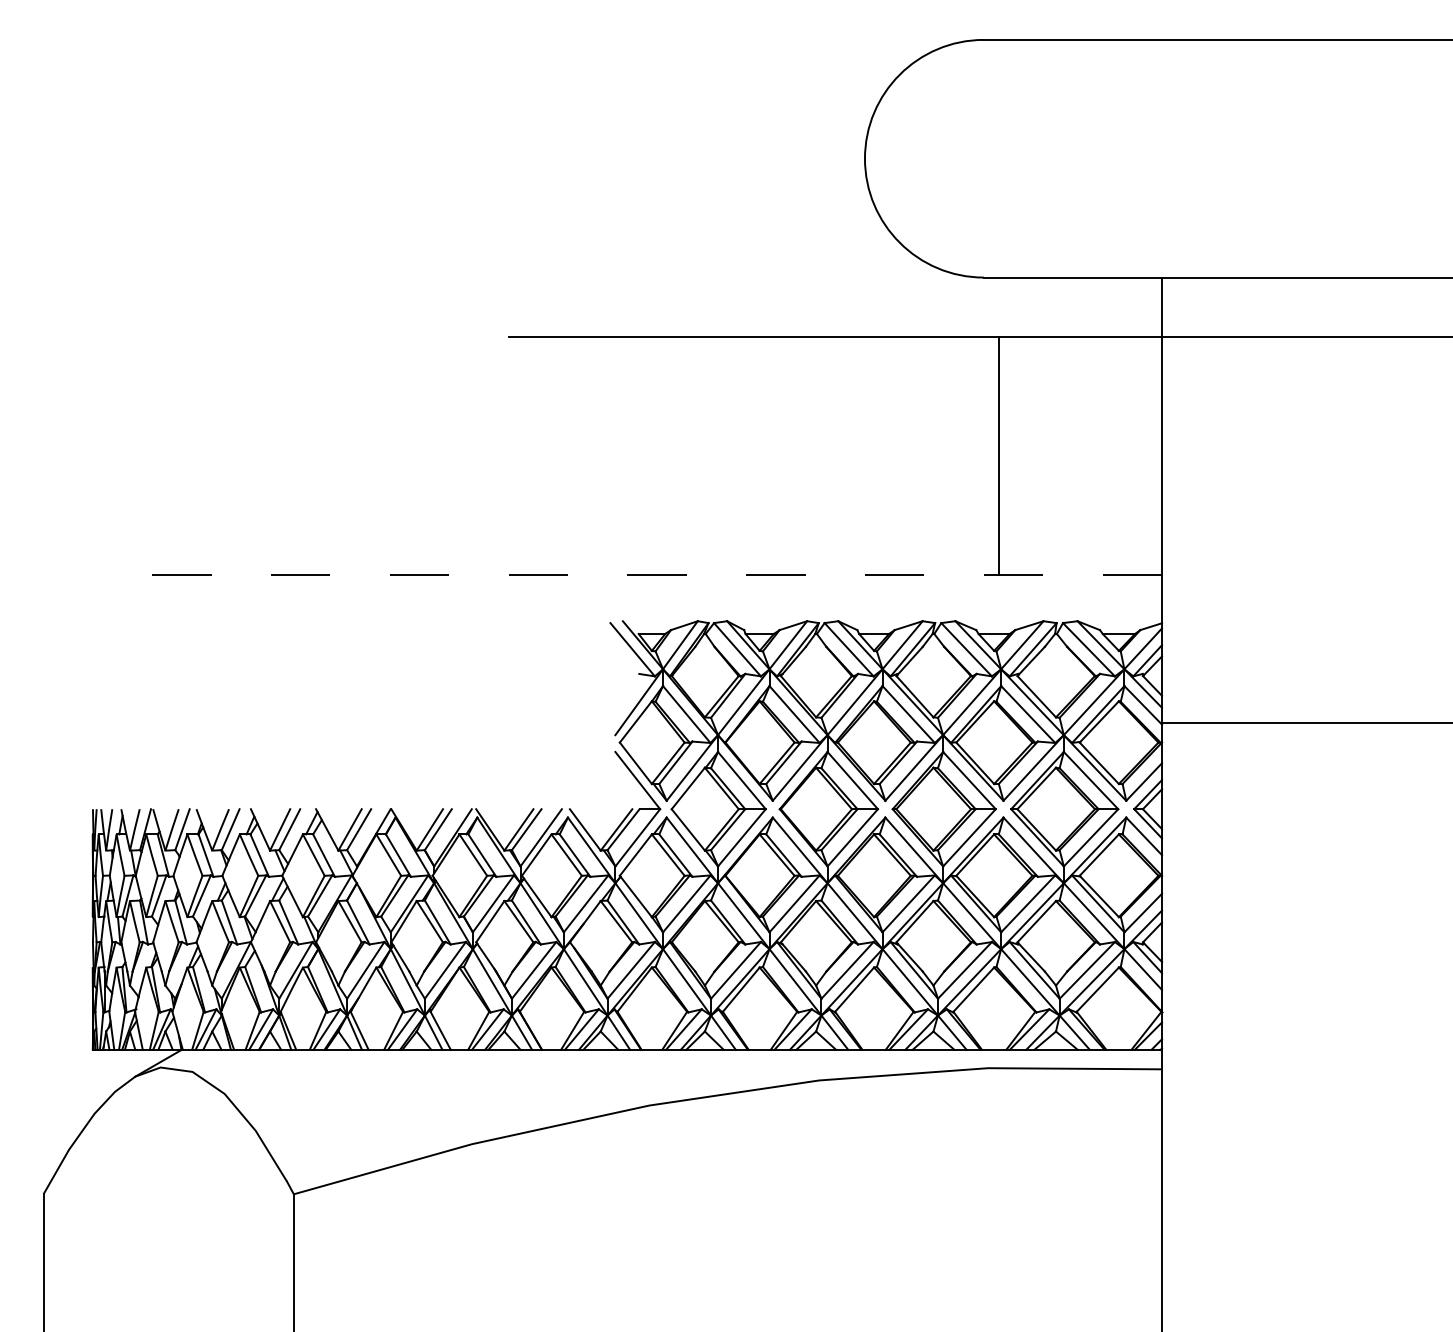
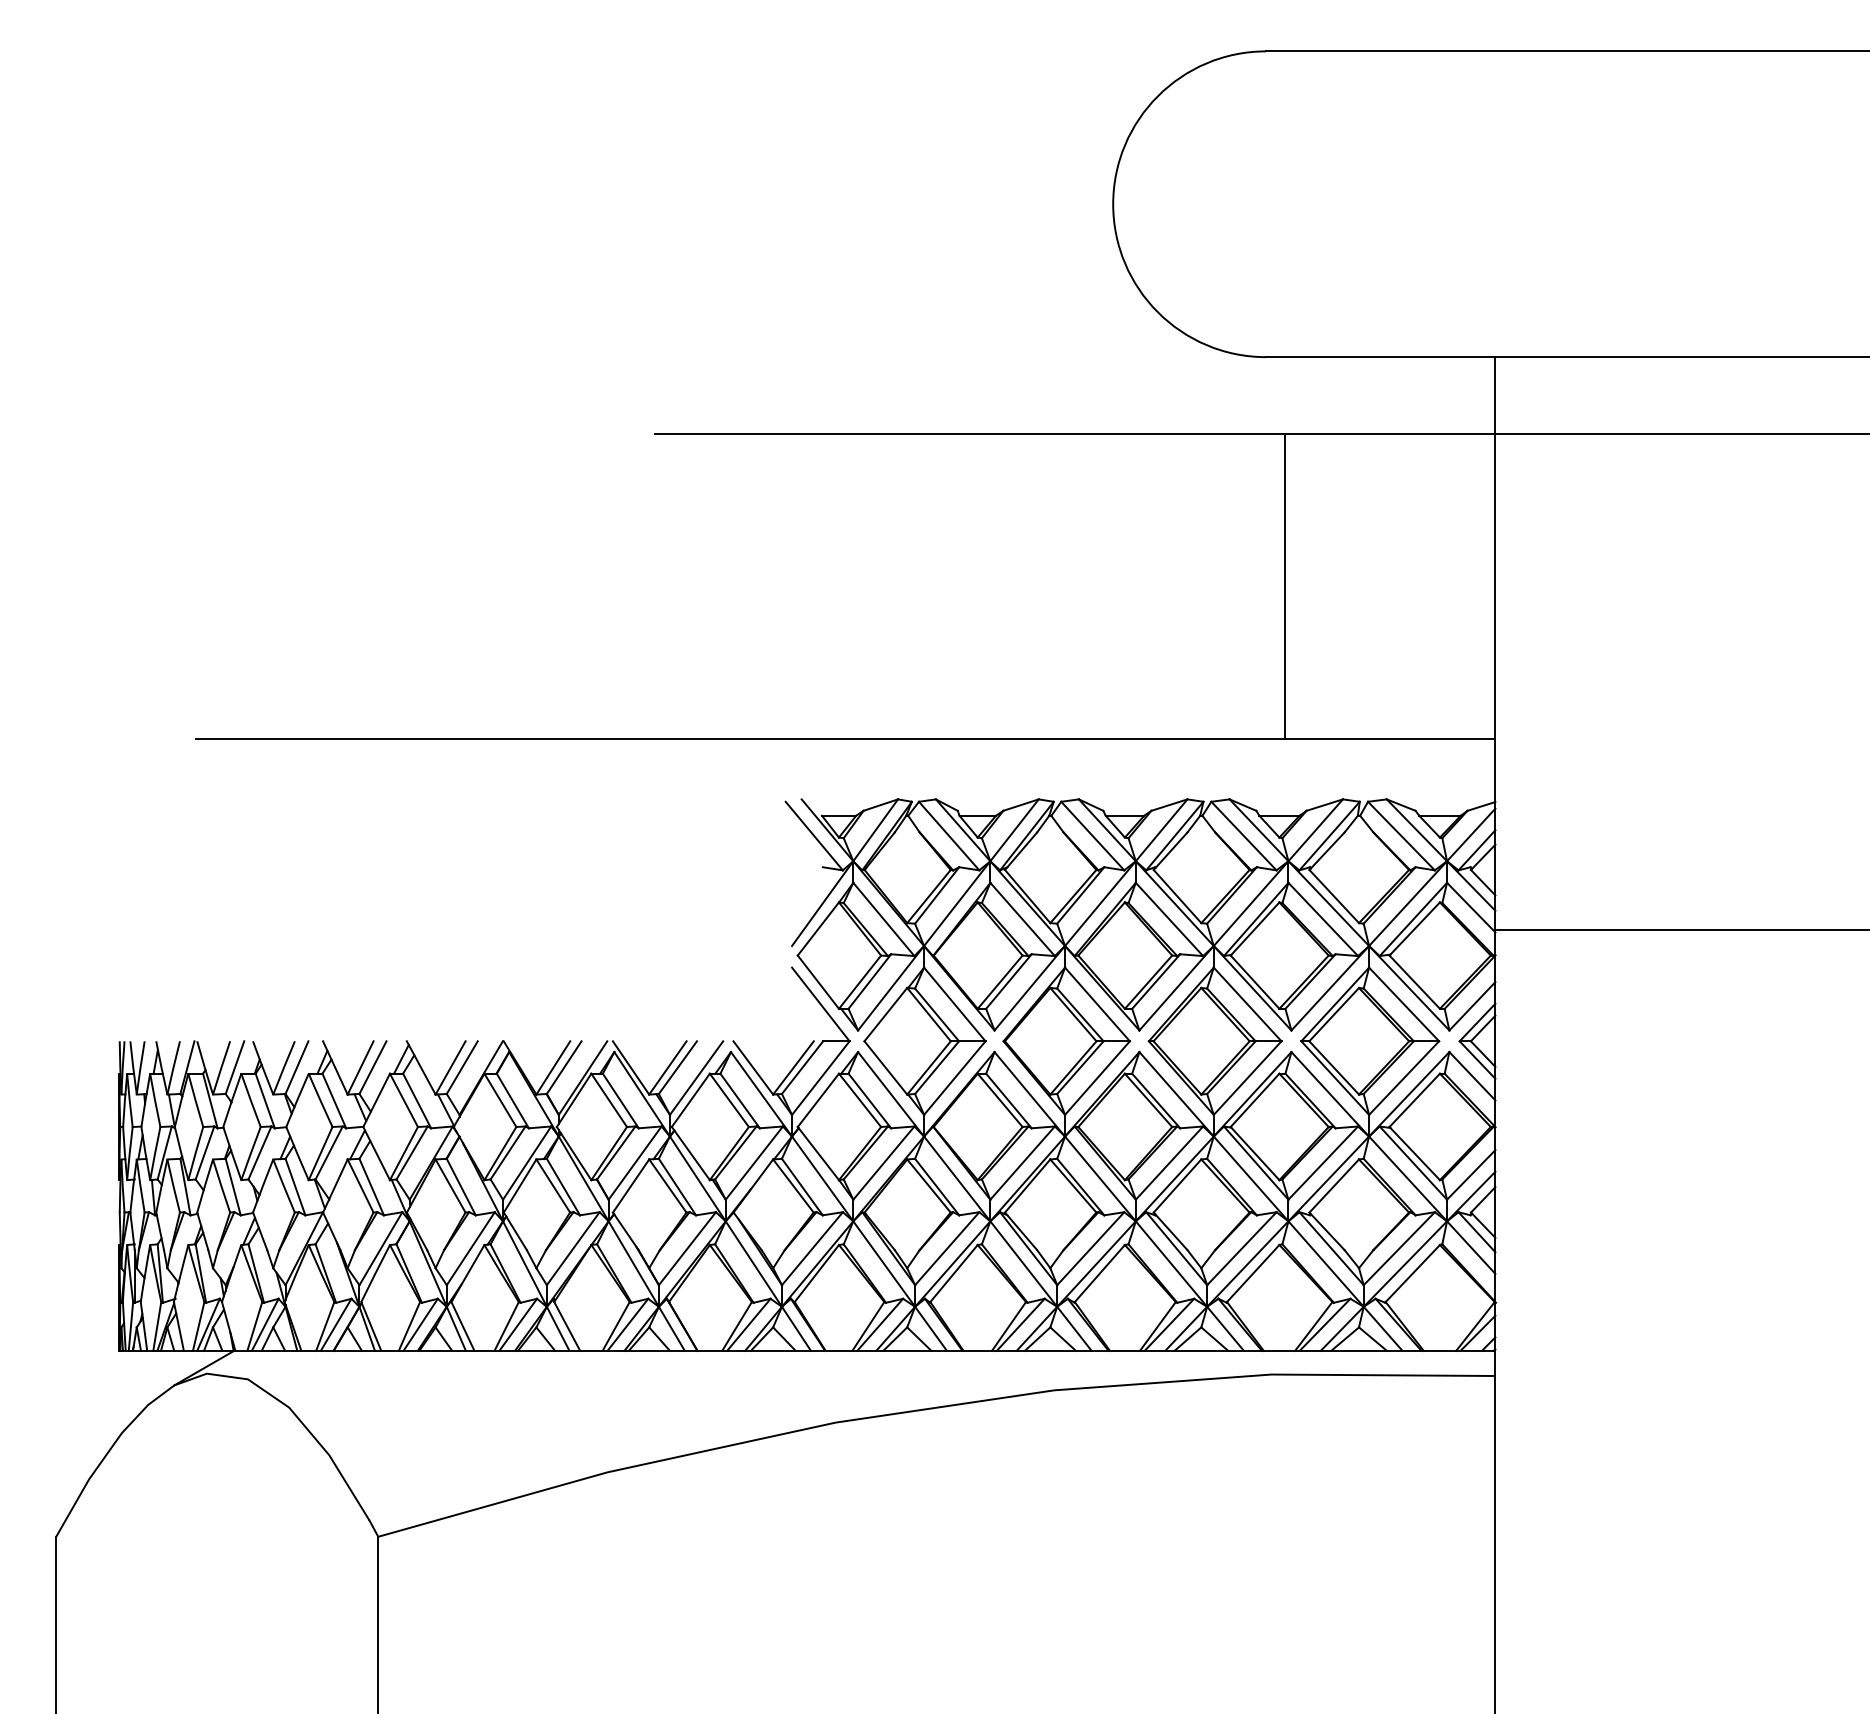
line: (657, 574) -> (846, 739), dashed -> solid

